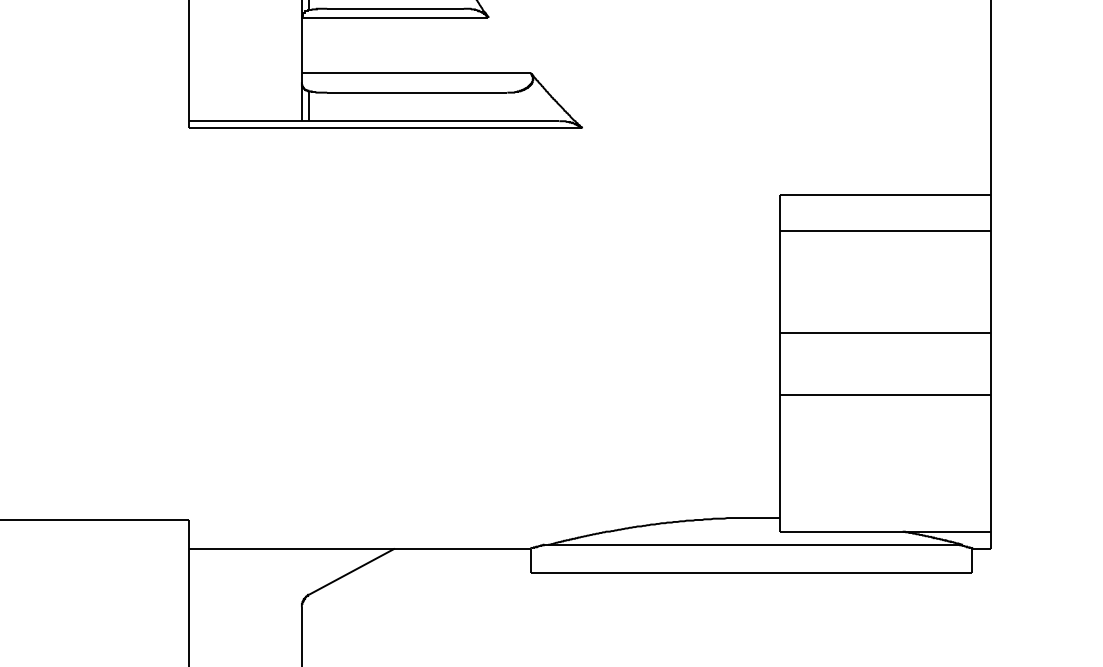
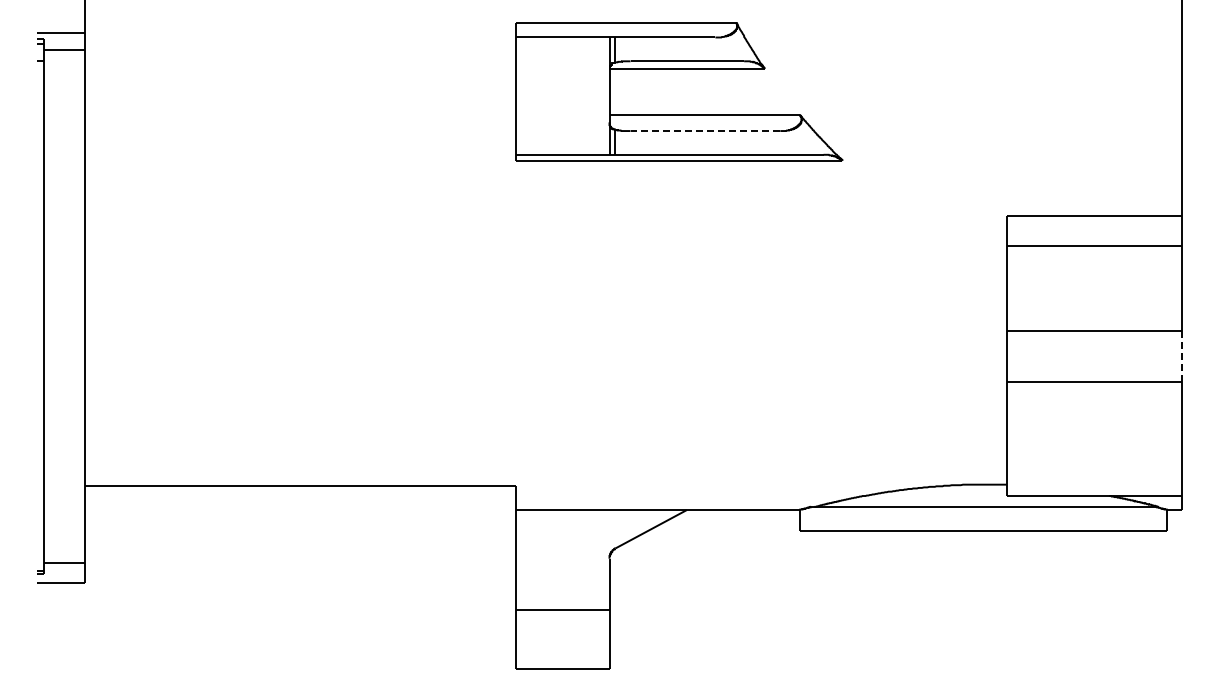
line: (417, 93) -> (705, 131), solid -> dashed
line: (991, 363) -> (1182, 356), solid -> dashed

